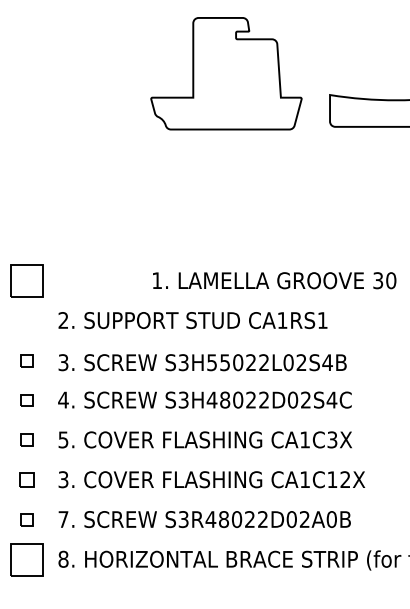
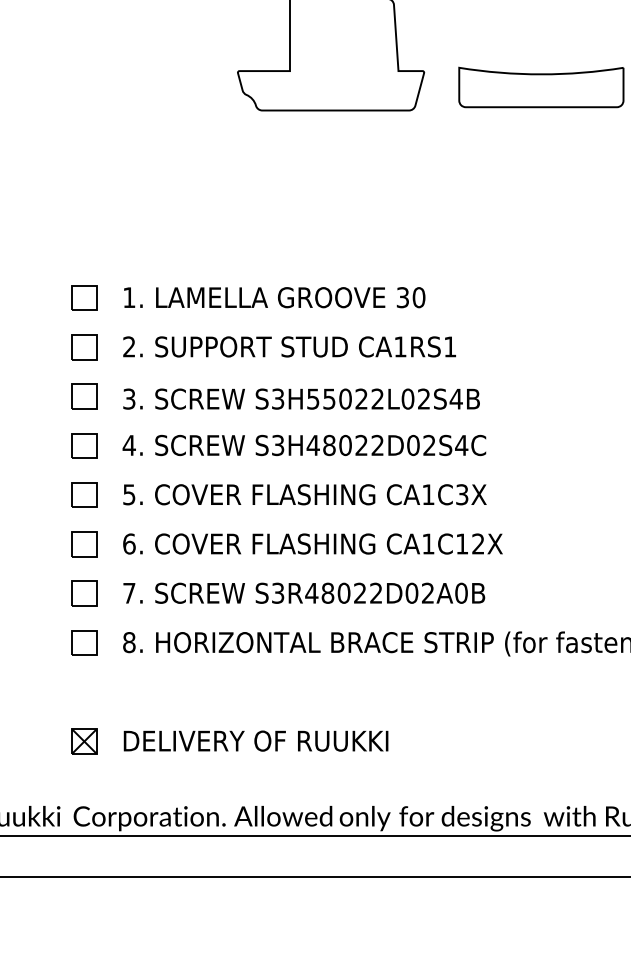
part: (27, 280) -> (84, 297), size x0.62
text: (274, 280) -> (274, 297), moved
part: (27, 320) -> (84, 347), added
part: (27, 360) -> (84, 396), size x1.67
part: (27, 400) -> (84, 445), size x1.67
part: (27, 439) -> (84, 494), size x1.67
text: (63, 479) -> (129, 543), 3. -> 6.
part: (27, 480) -> (84, 544), size x1.43
part: (27, 519) -> (84, 593), size x1.67
part: (27, 559) -> (84, 642), size x0.62

